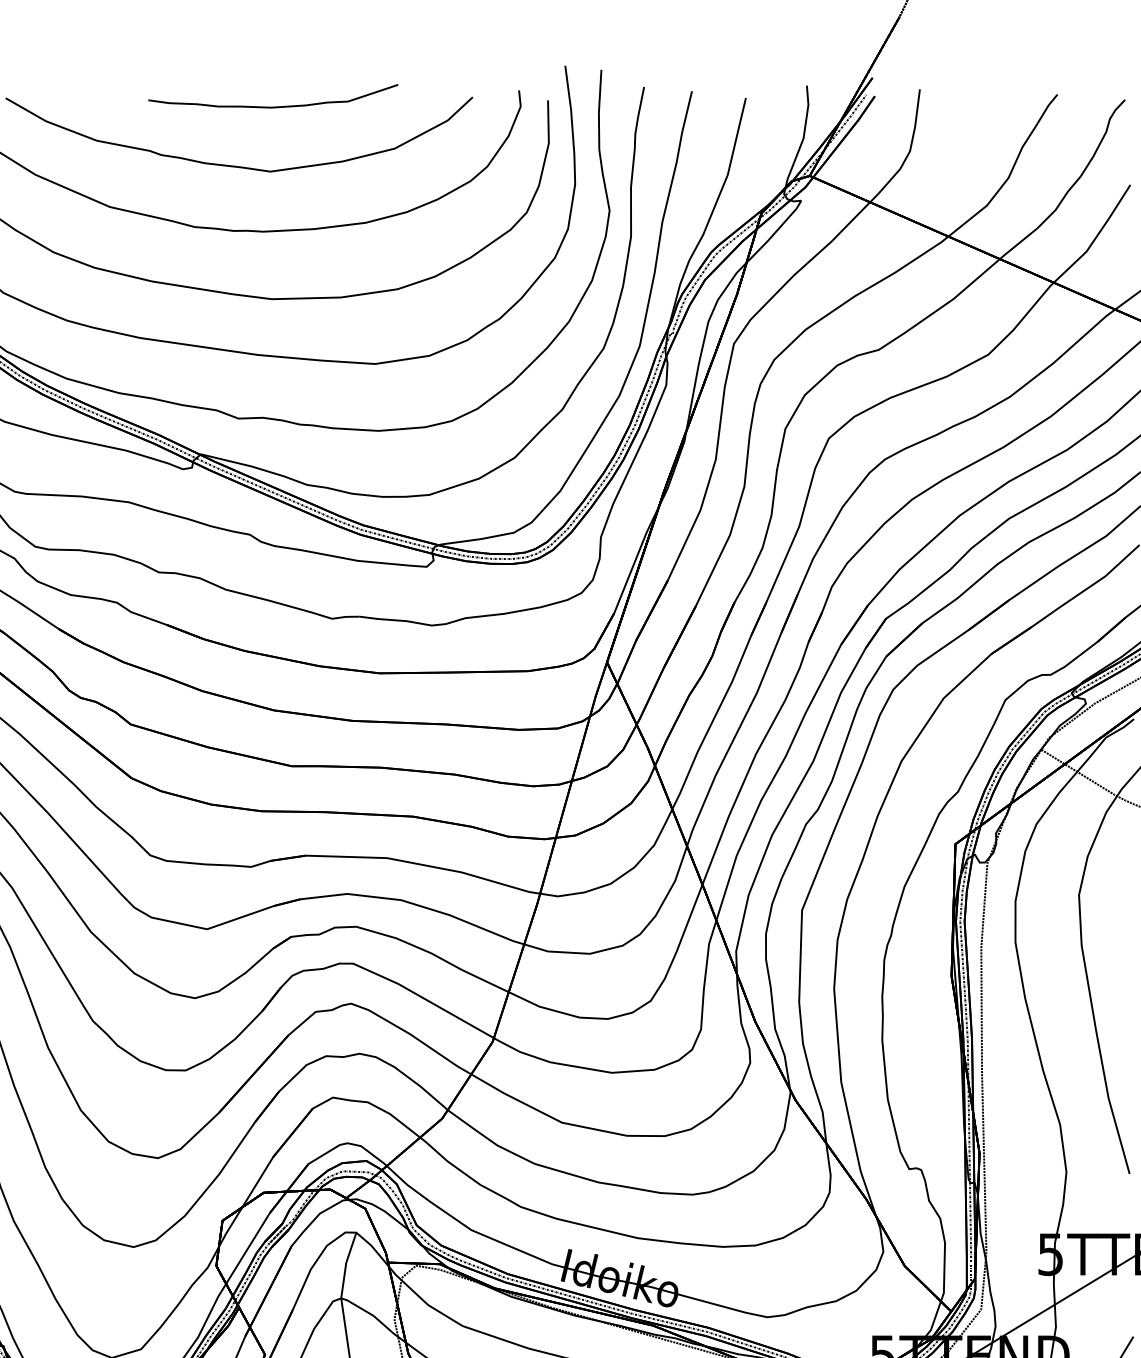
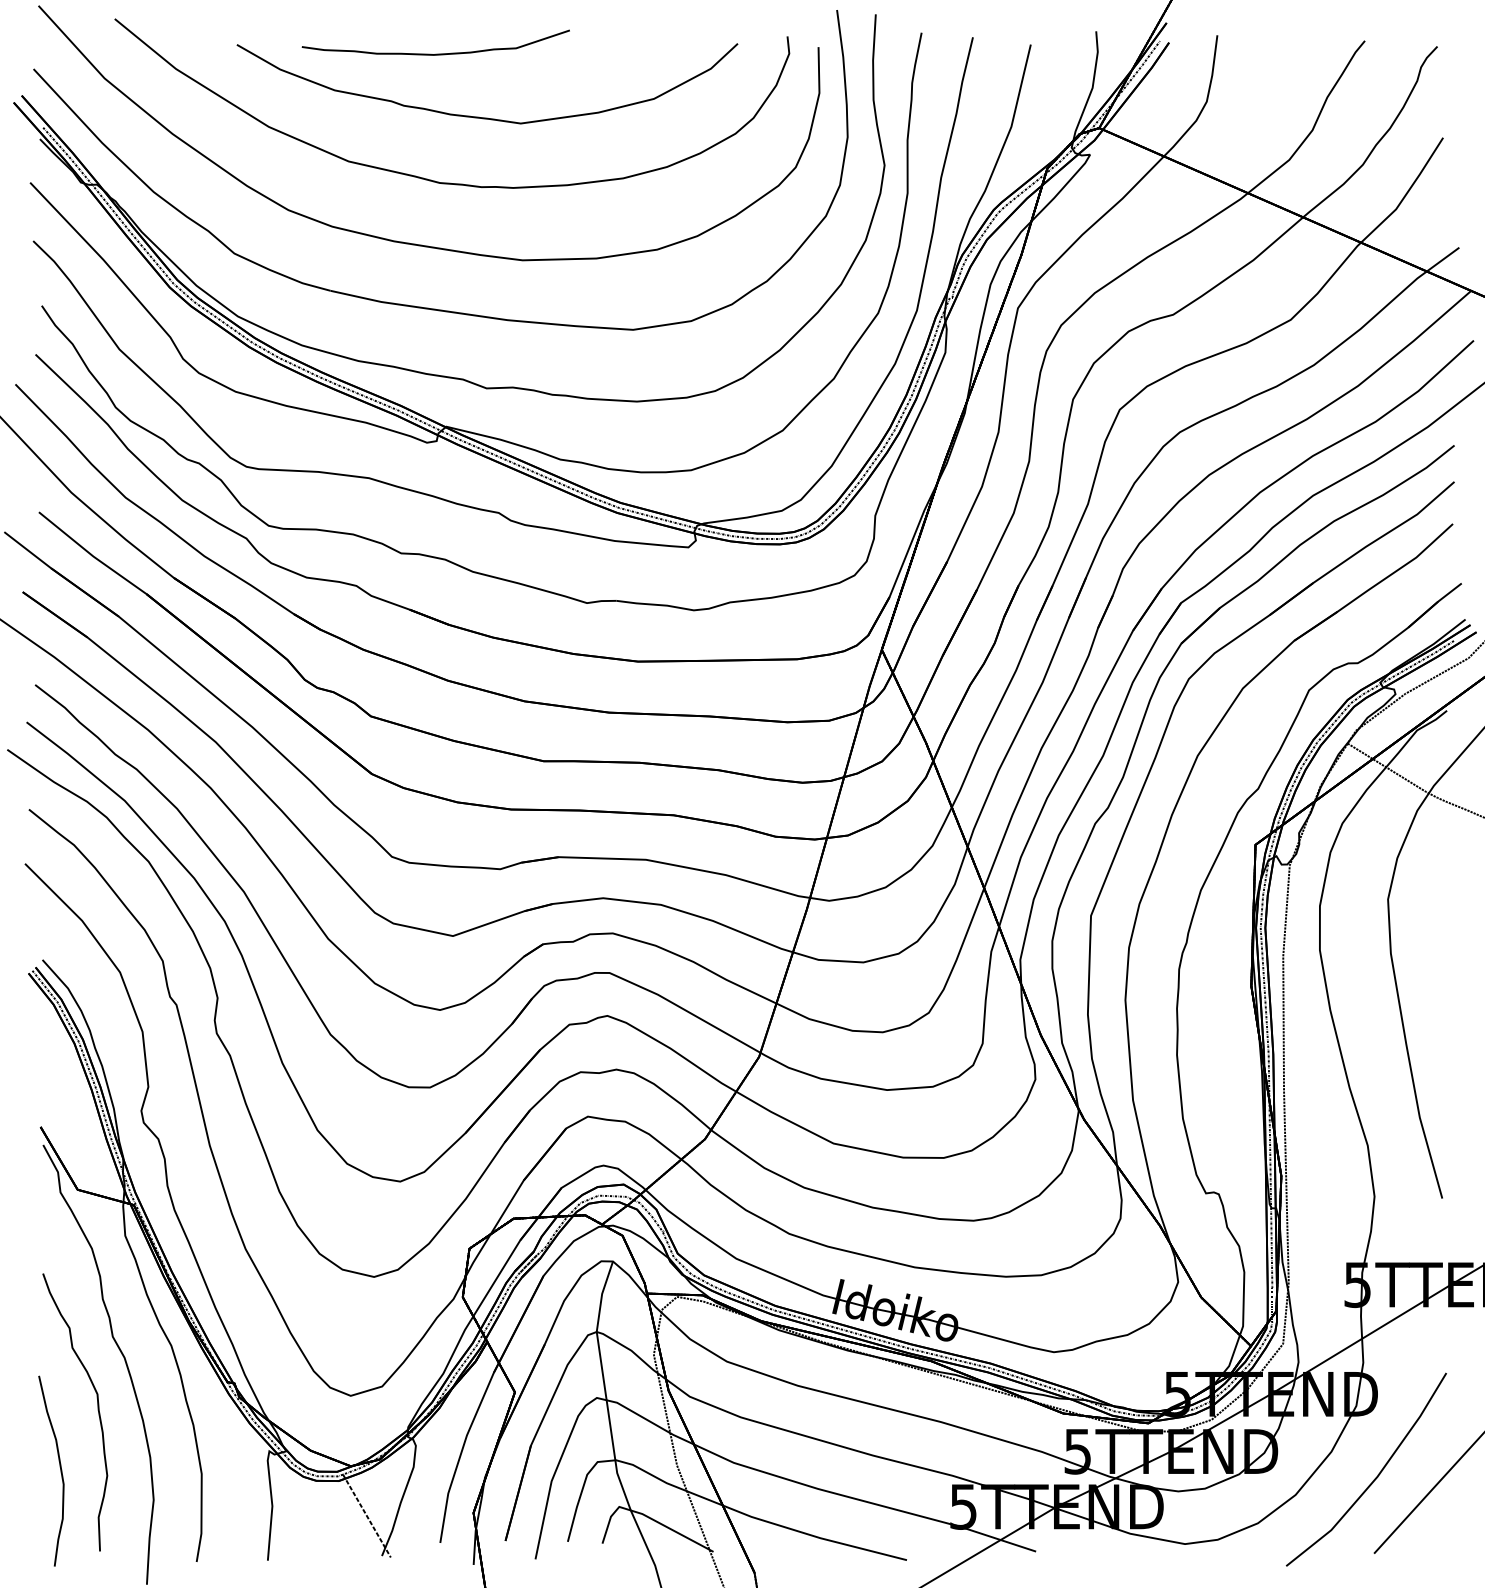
curve: (272, 106) -> (435, 53), moved

